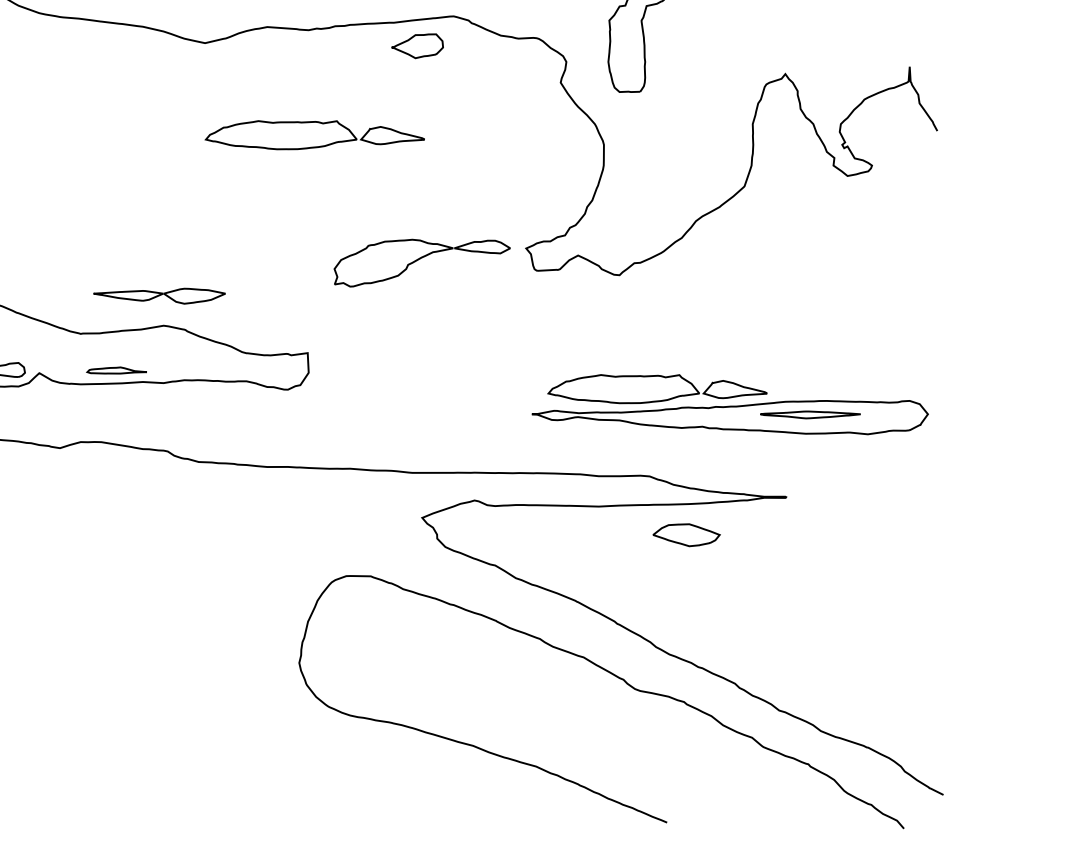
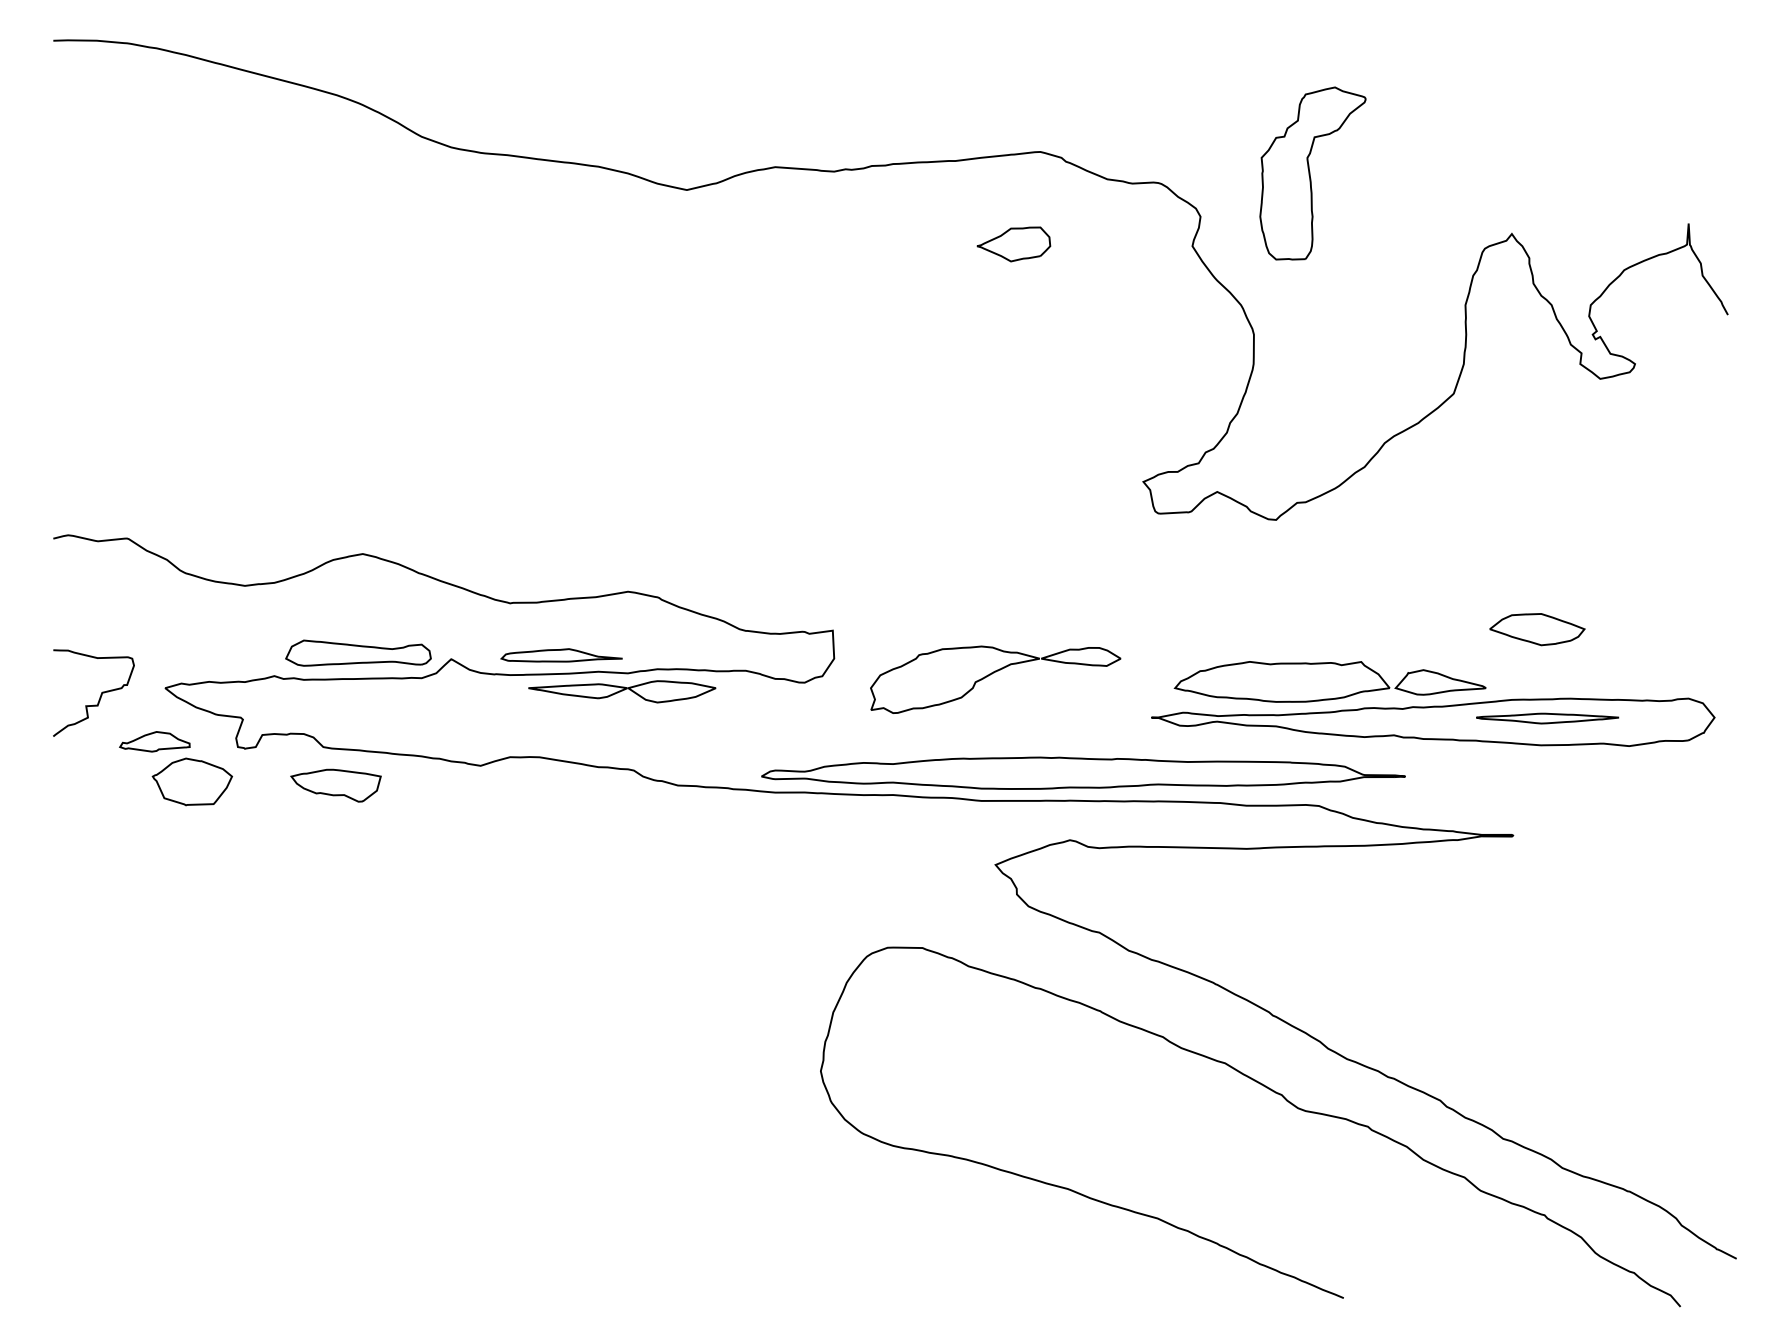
part: (417, 46) -> (1013, 244), moved
part: (314, 134) -> (842, 320), removed
part: (422, 262) -> (995, 679), moved
part: (159, 296) -> (622, 691), moved
part: (116, 370) -> (561, 655), size x1.43
part: (484, 452) -> (1083, 772), added
part: (686, 535) -> (1537, 629), moved

